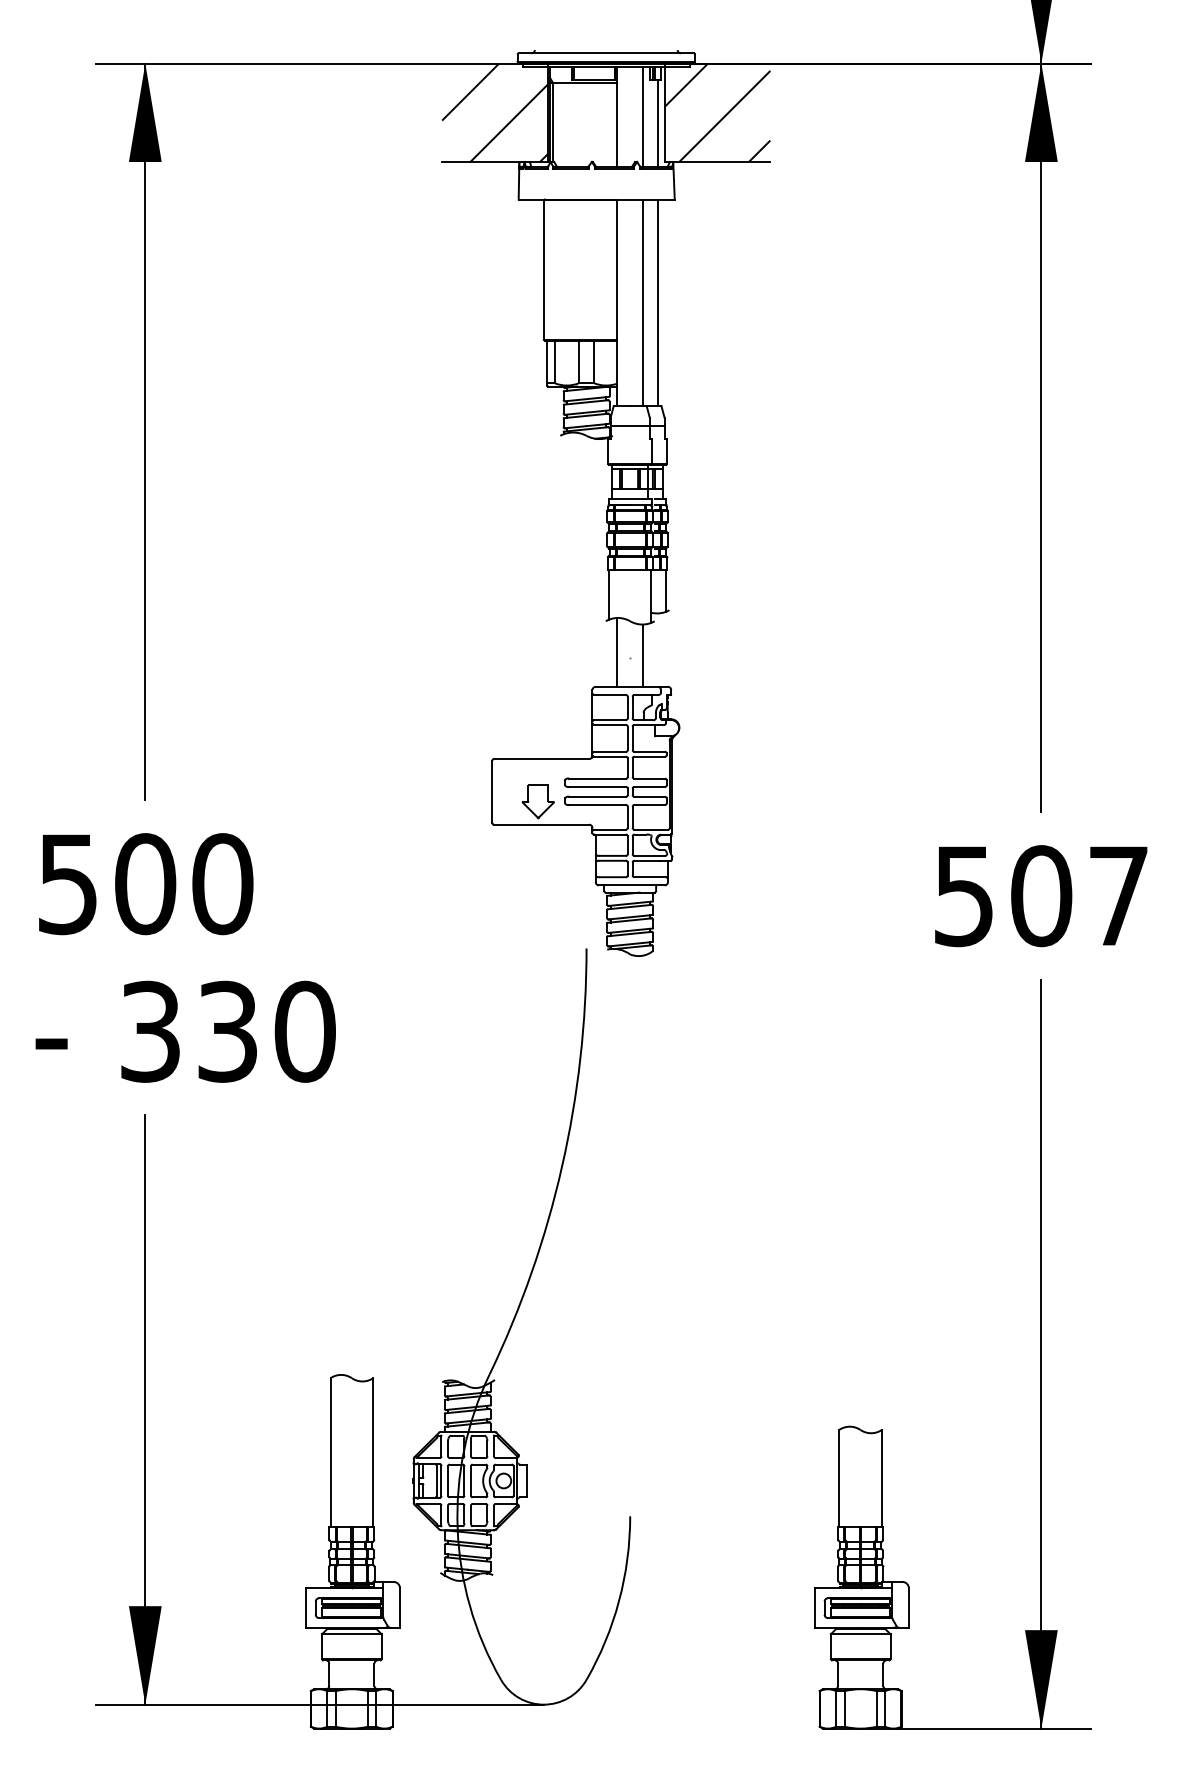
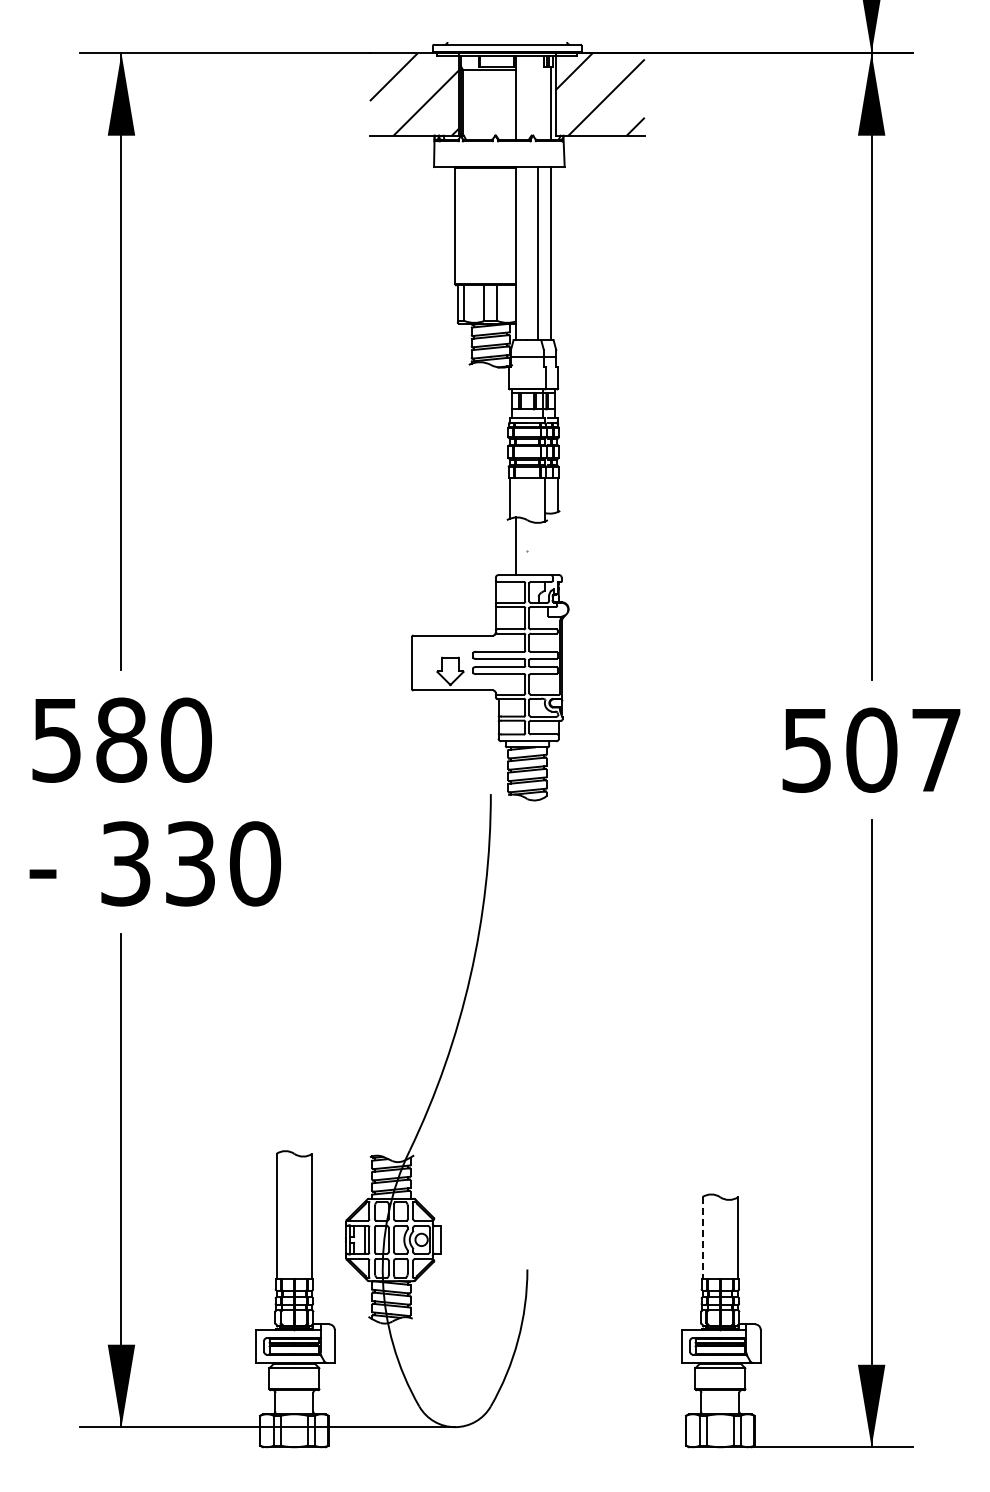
line: (643, 116) -> (538, 97), removed
line: (643, 655) -> (538, 548), removed
text: (145, 883) -> (121, 739), 500 -> 580
line: (839, 1479) -> (702, 1238), solid -> dashed

